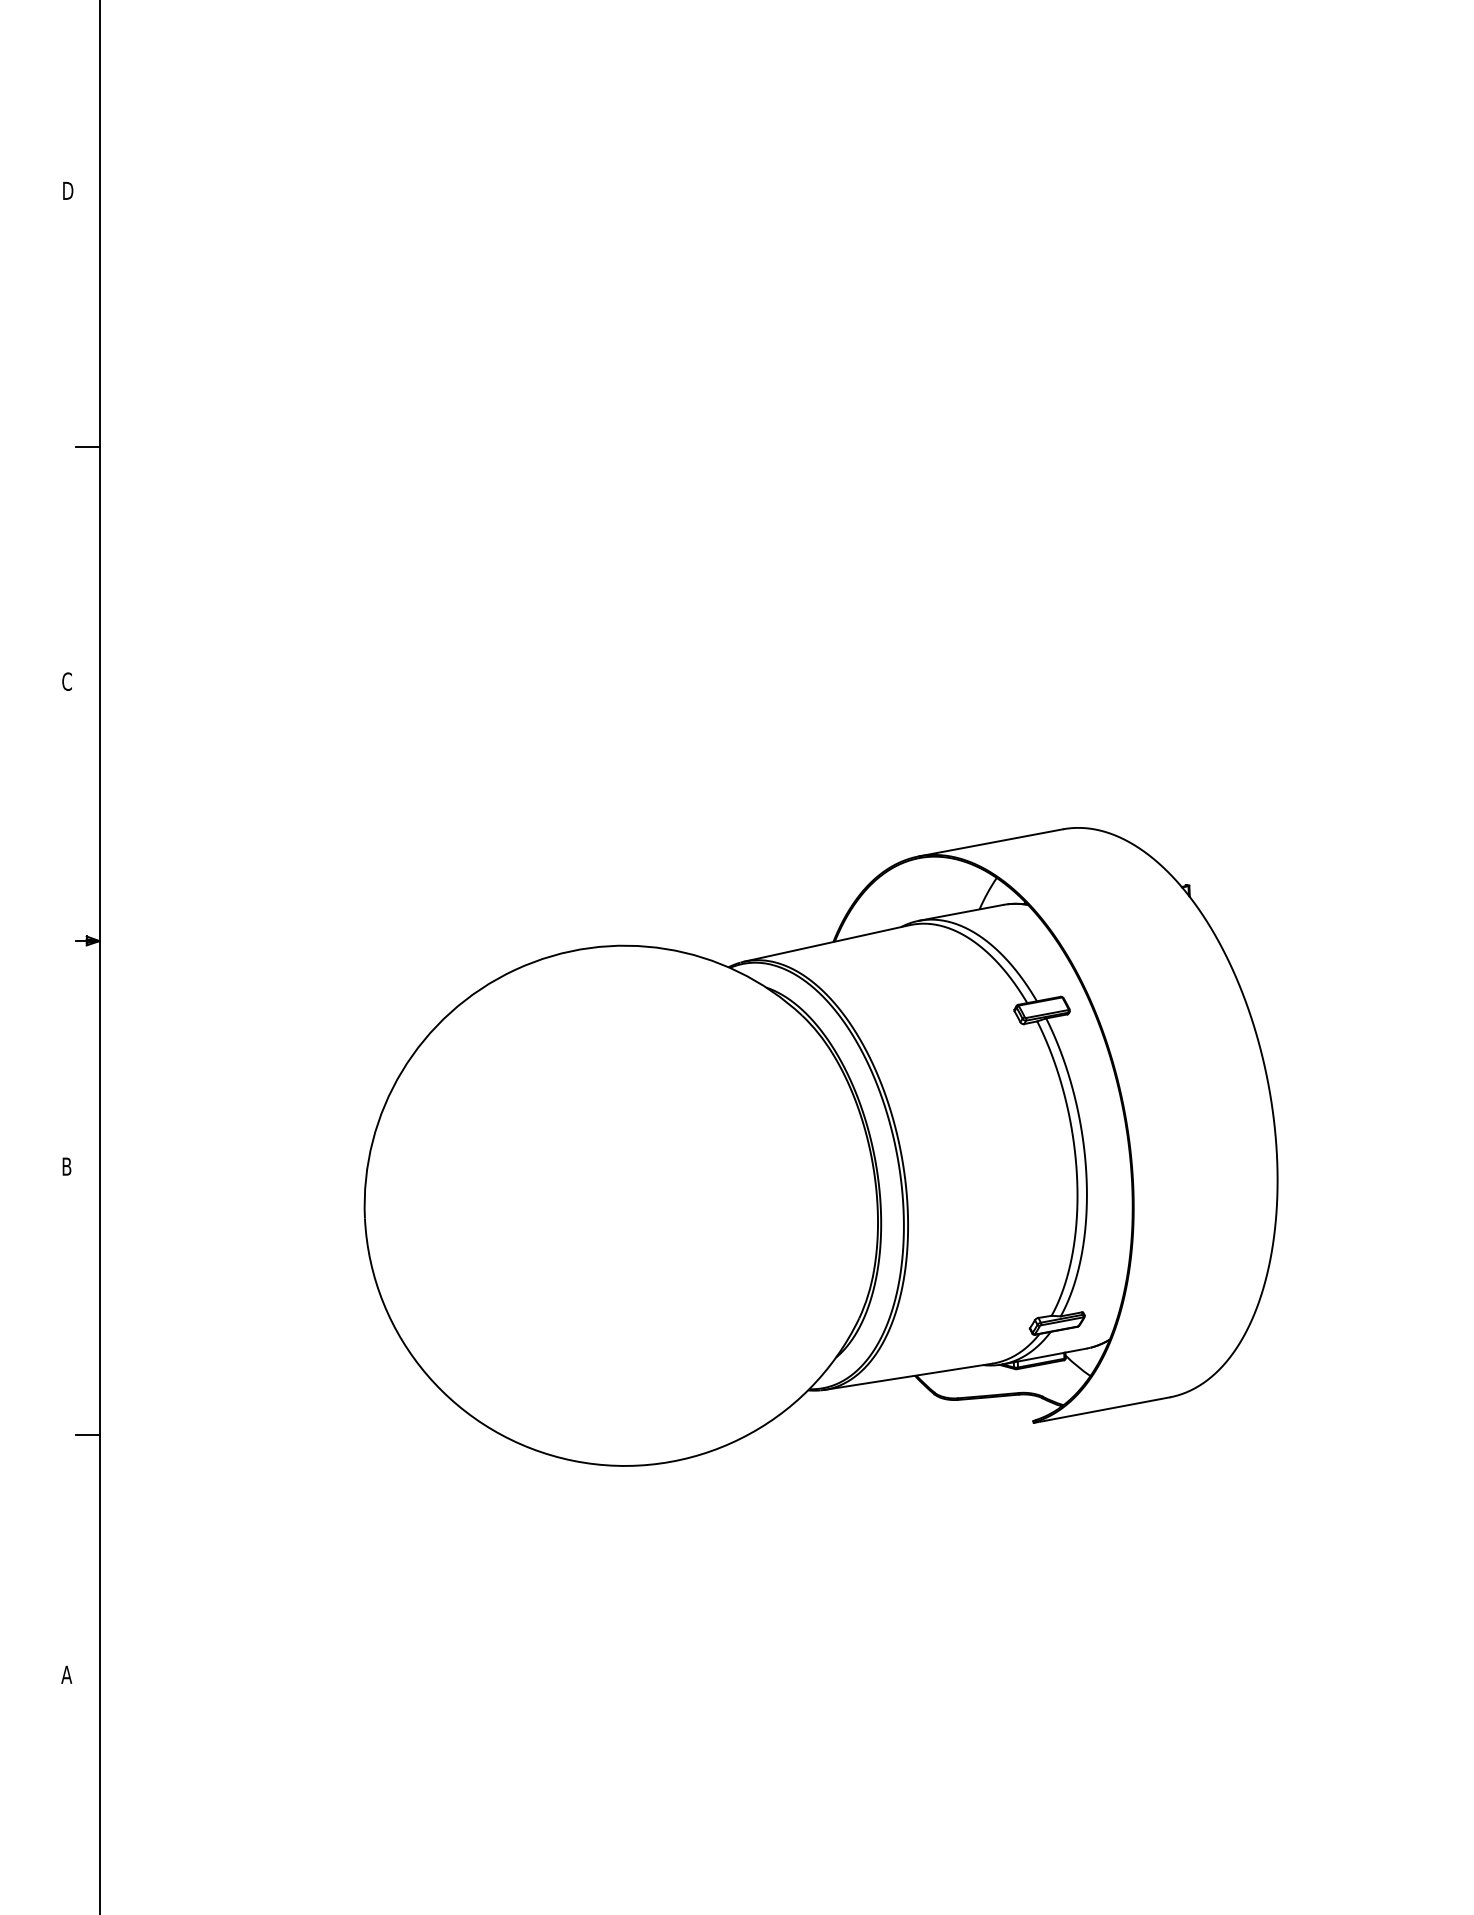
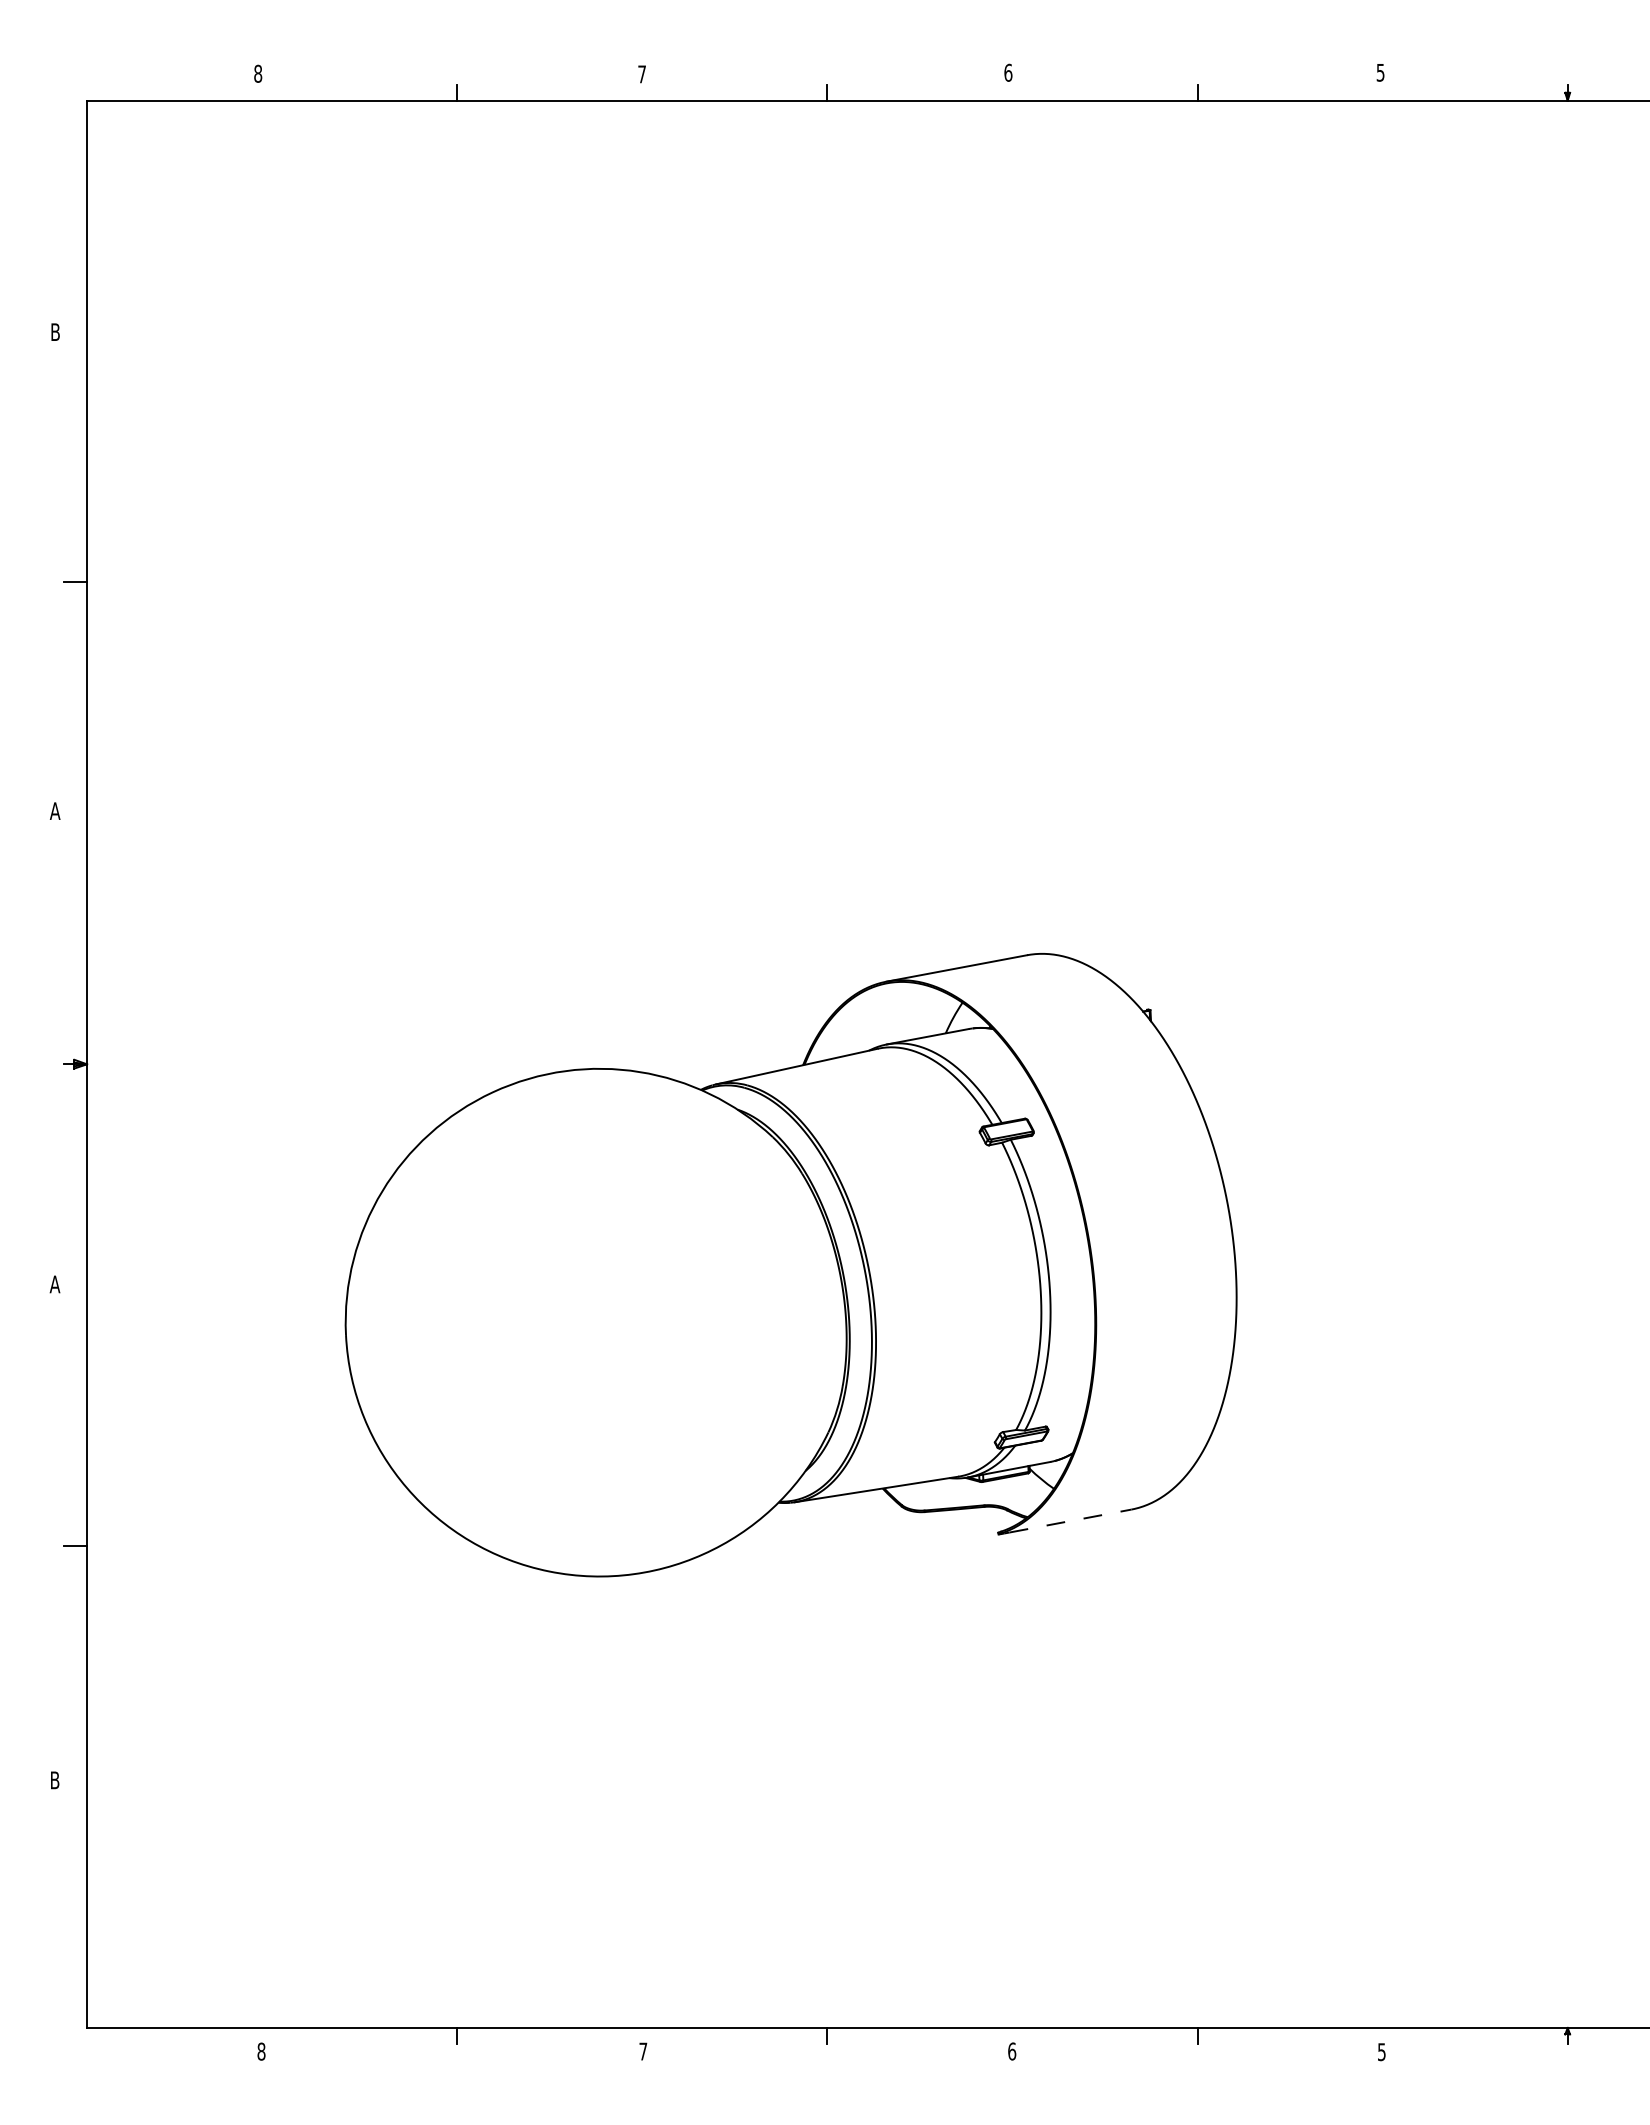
text: (69, 191) -> (57, 332), D -> B
text: (66, 682) -> (54, 811), C -> A
text: (66, 1166) -> (54, 1284), B -> A
line: (1107, 1409) -> (1070, 1521), solid -> dashed
text: (66, 1674) -> (54, 1780), A -> B

